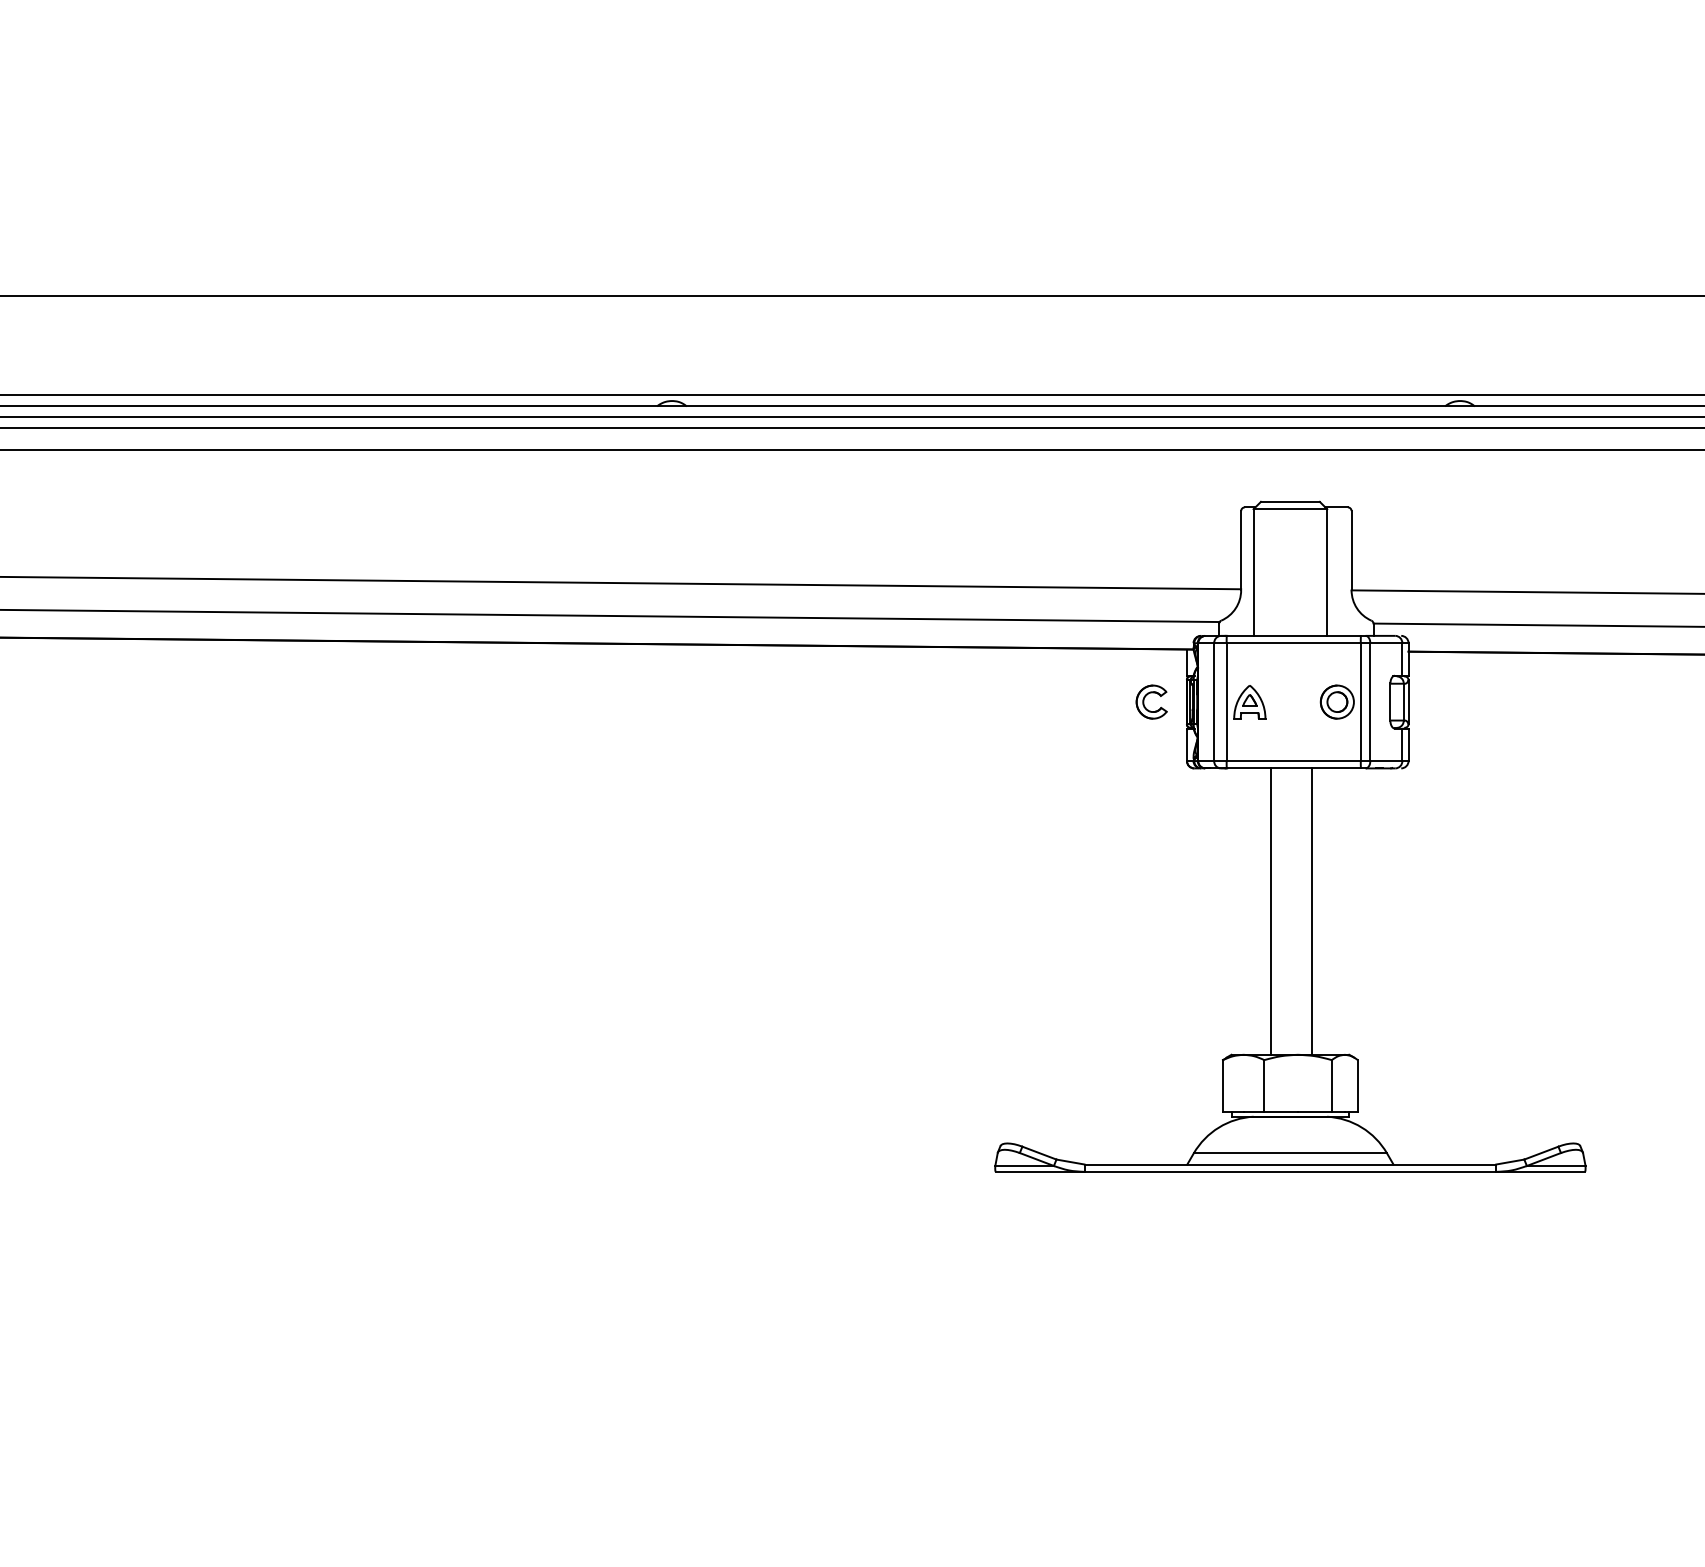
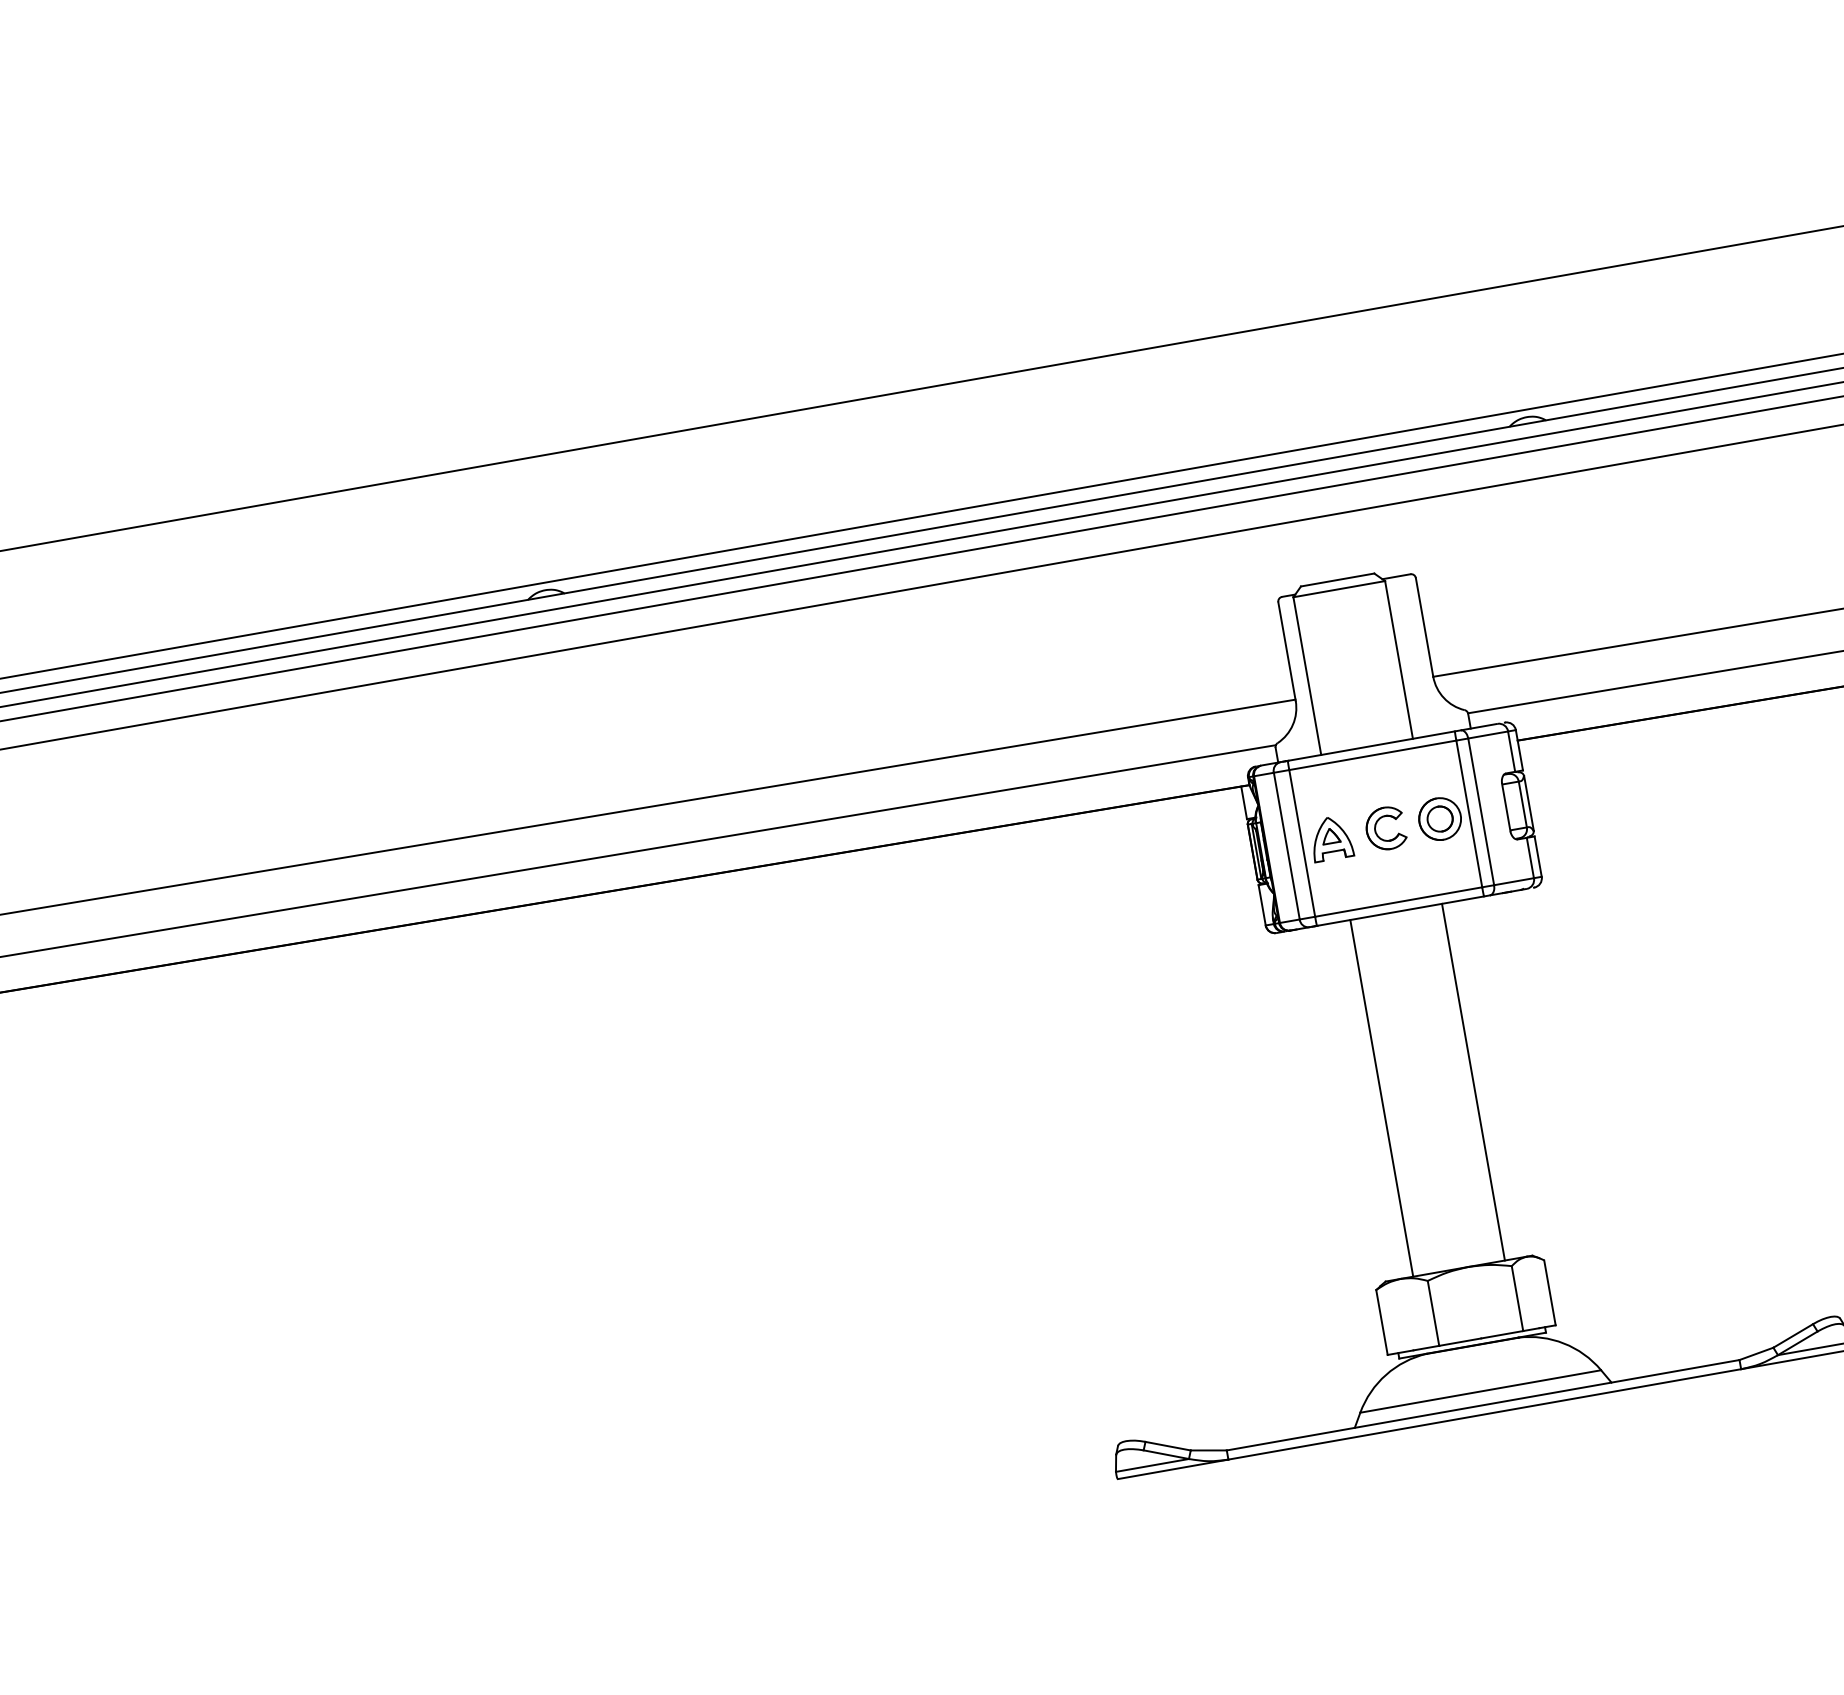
part: (1144, 701) -> (1376, 829), moved
line: (1271, 911) -> (1473, 1082), moved
line: (1311, 911) -> (1381, 1098), moved

